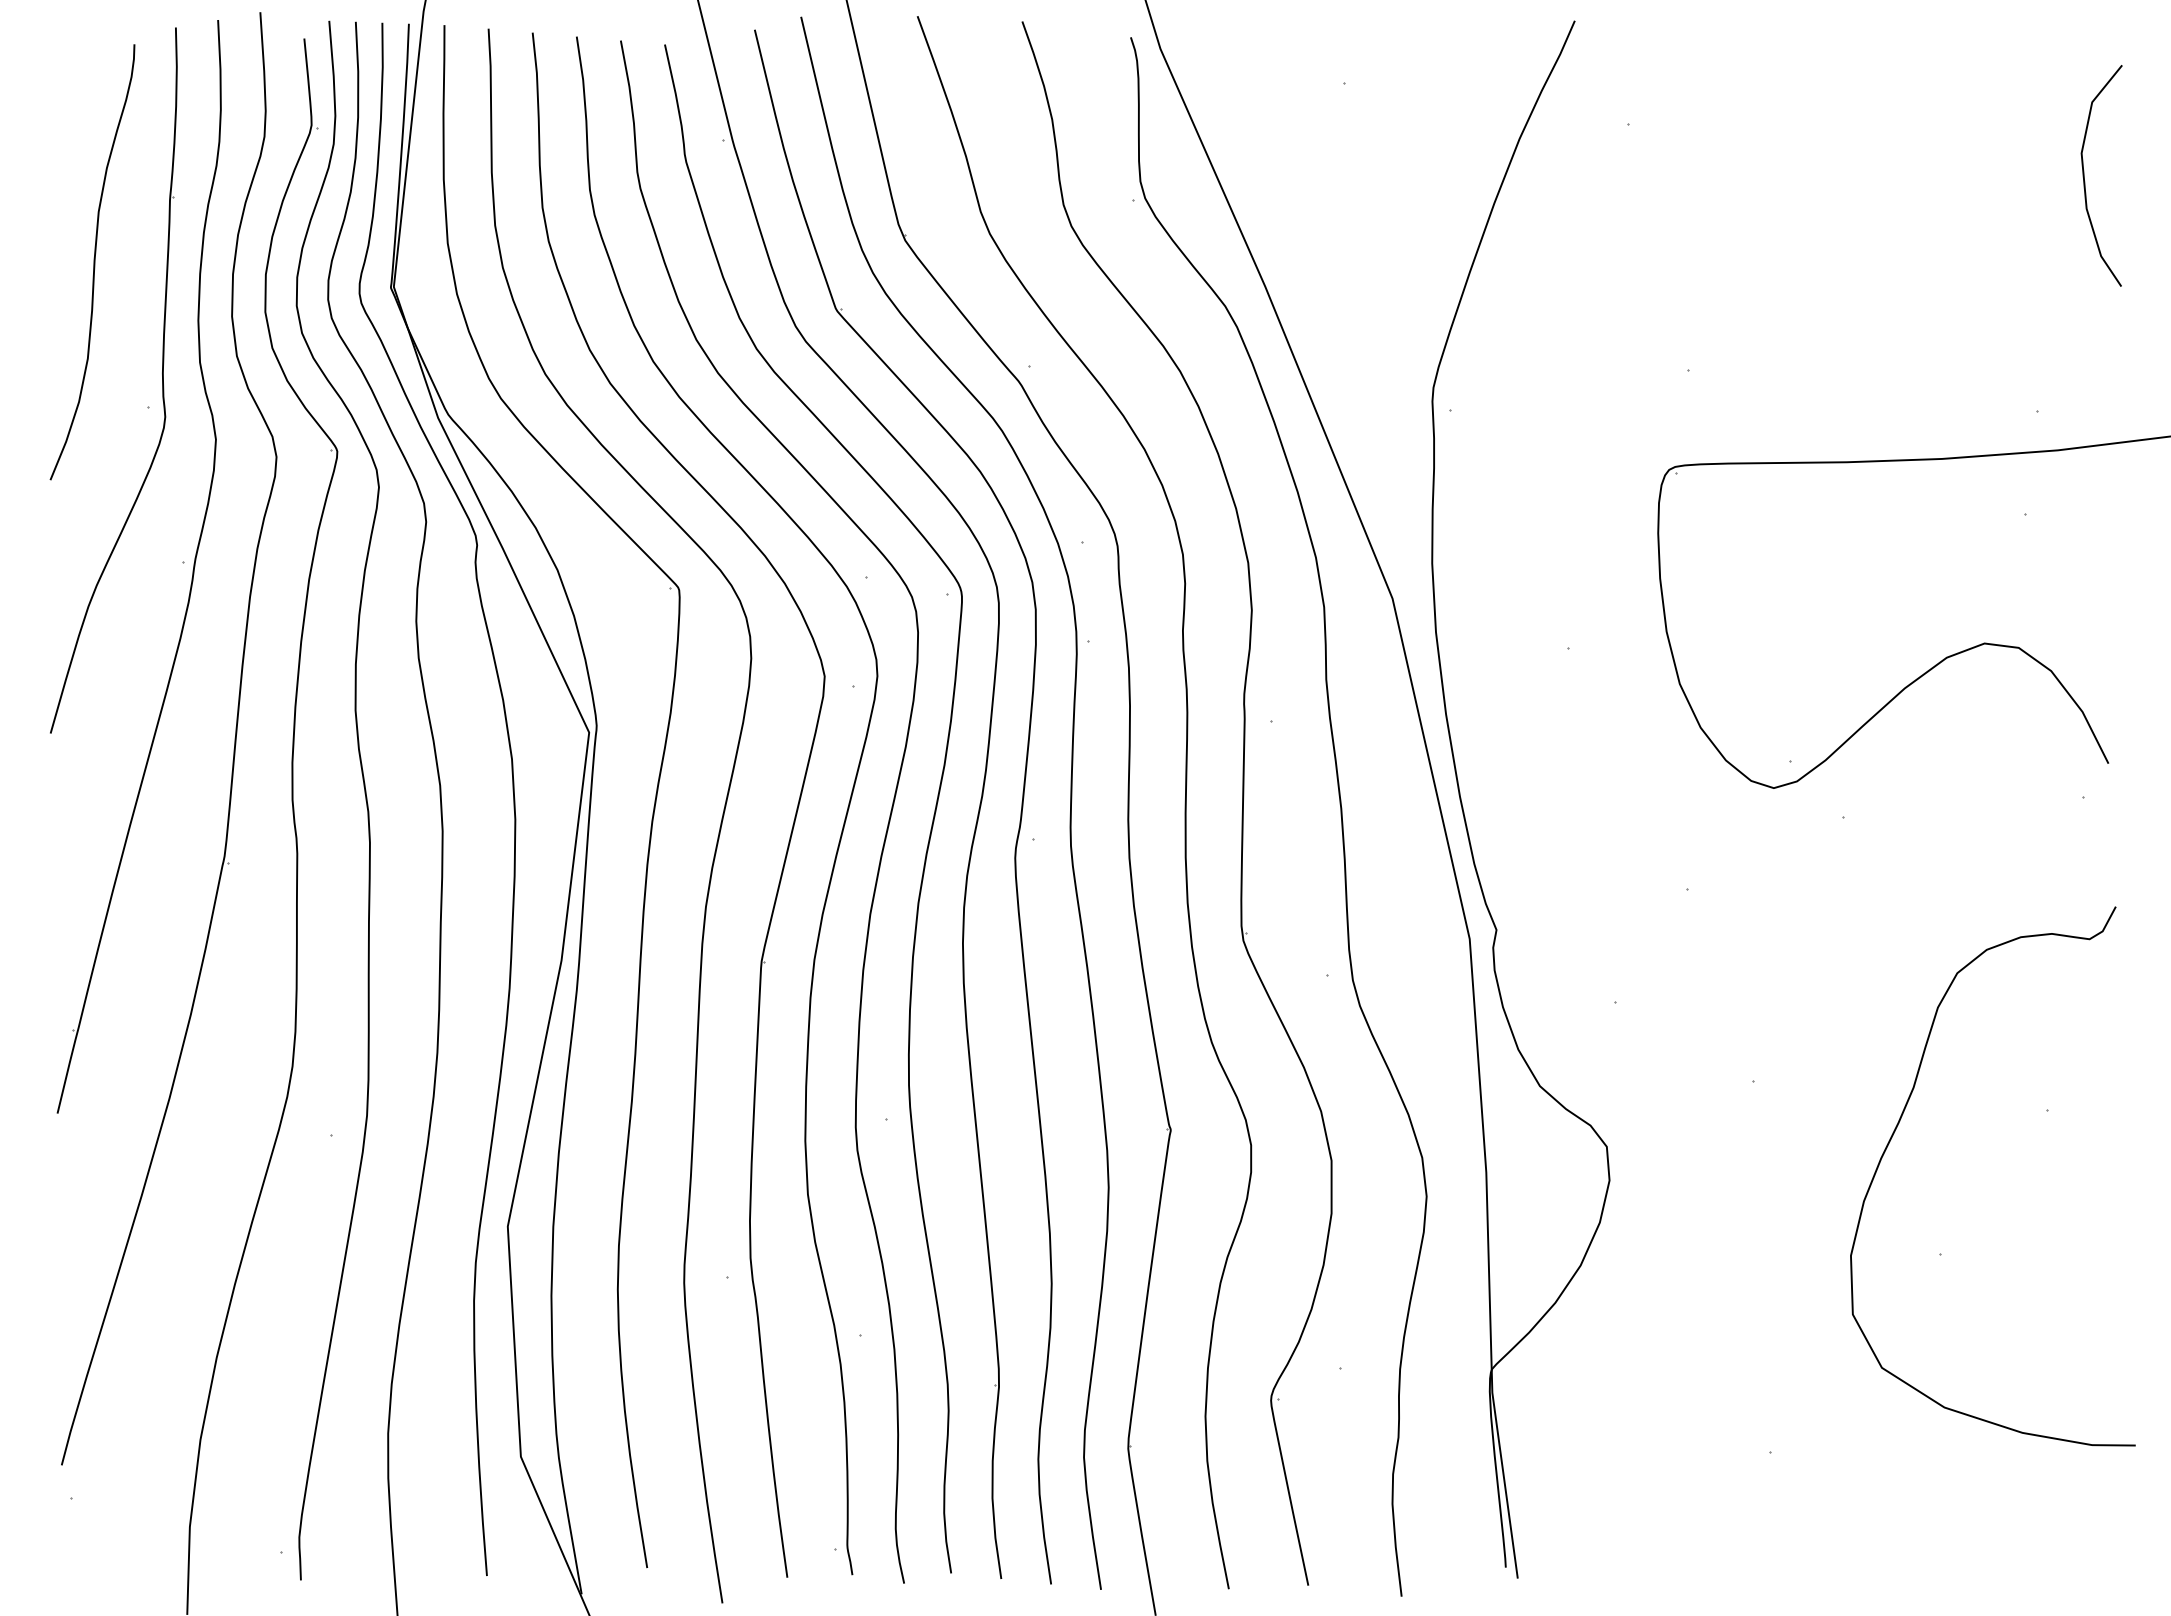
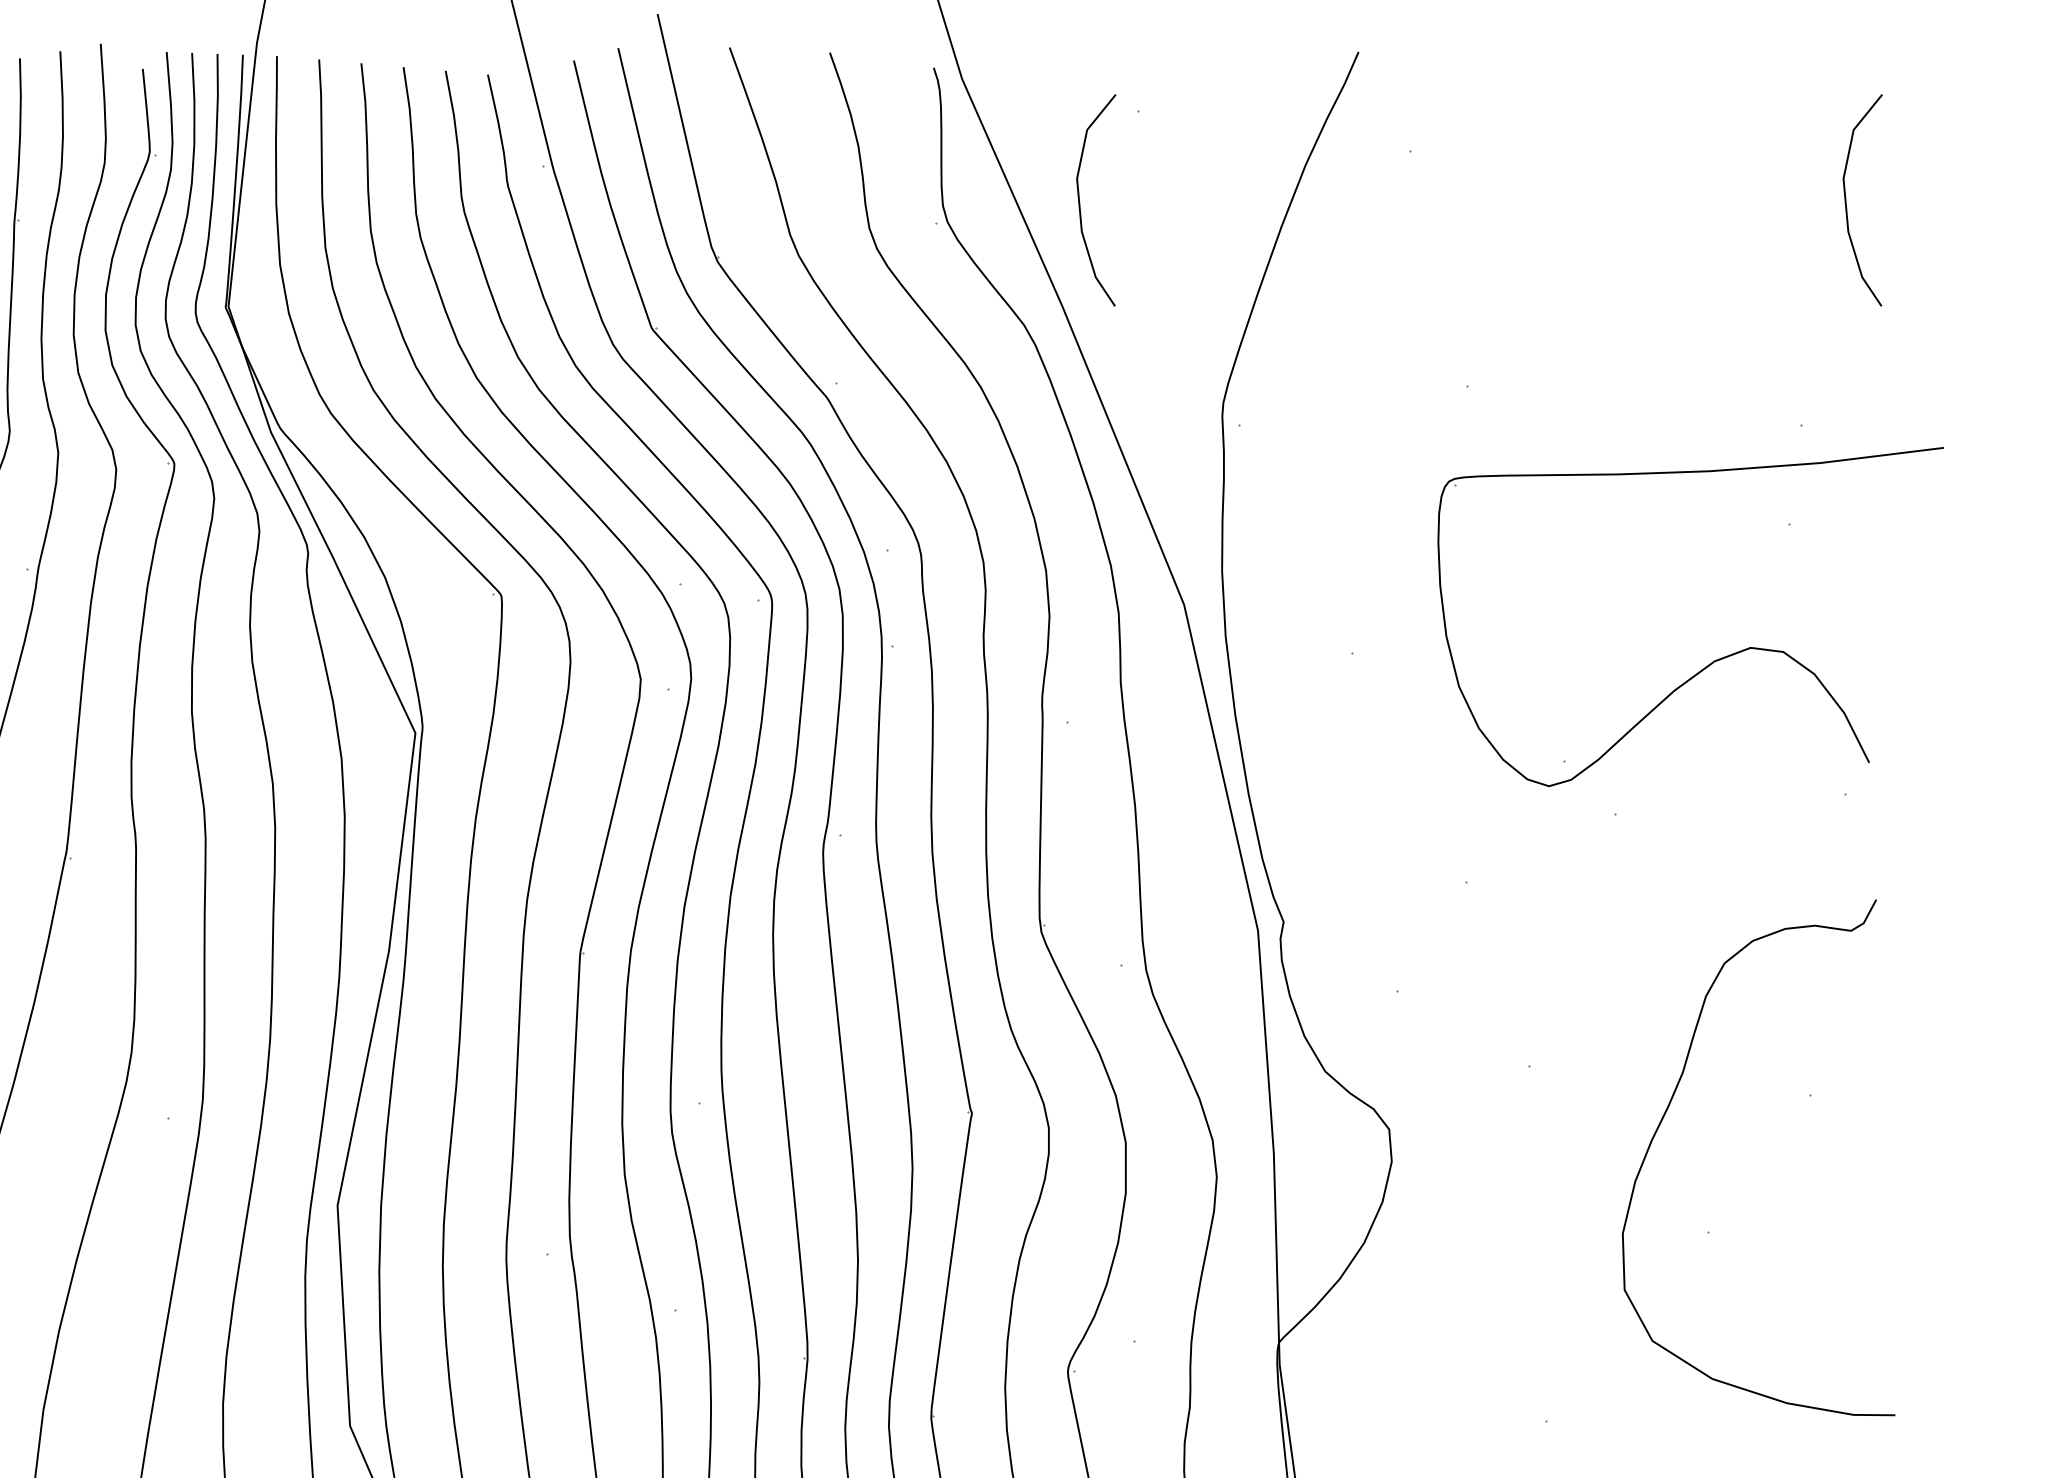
curve: (1283, 175) -> (1079, 199), added

